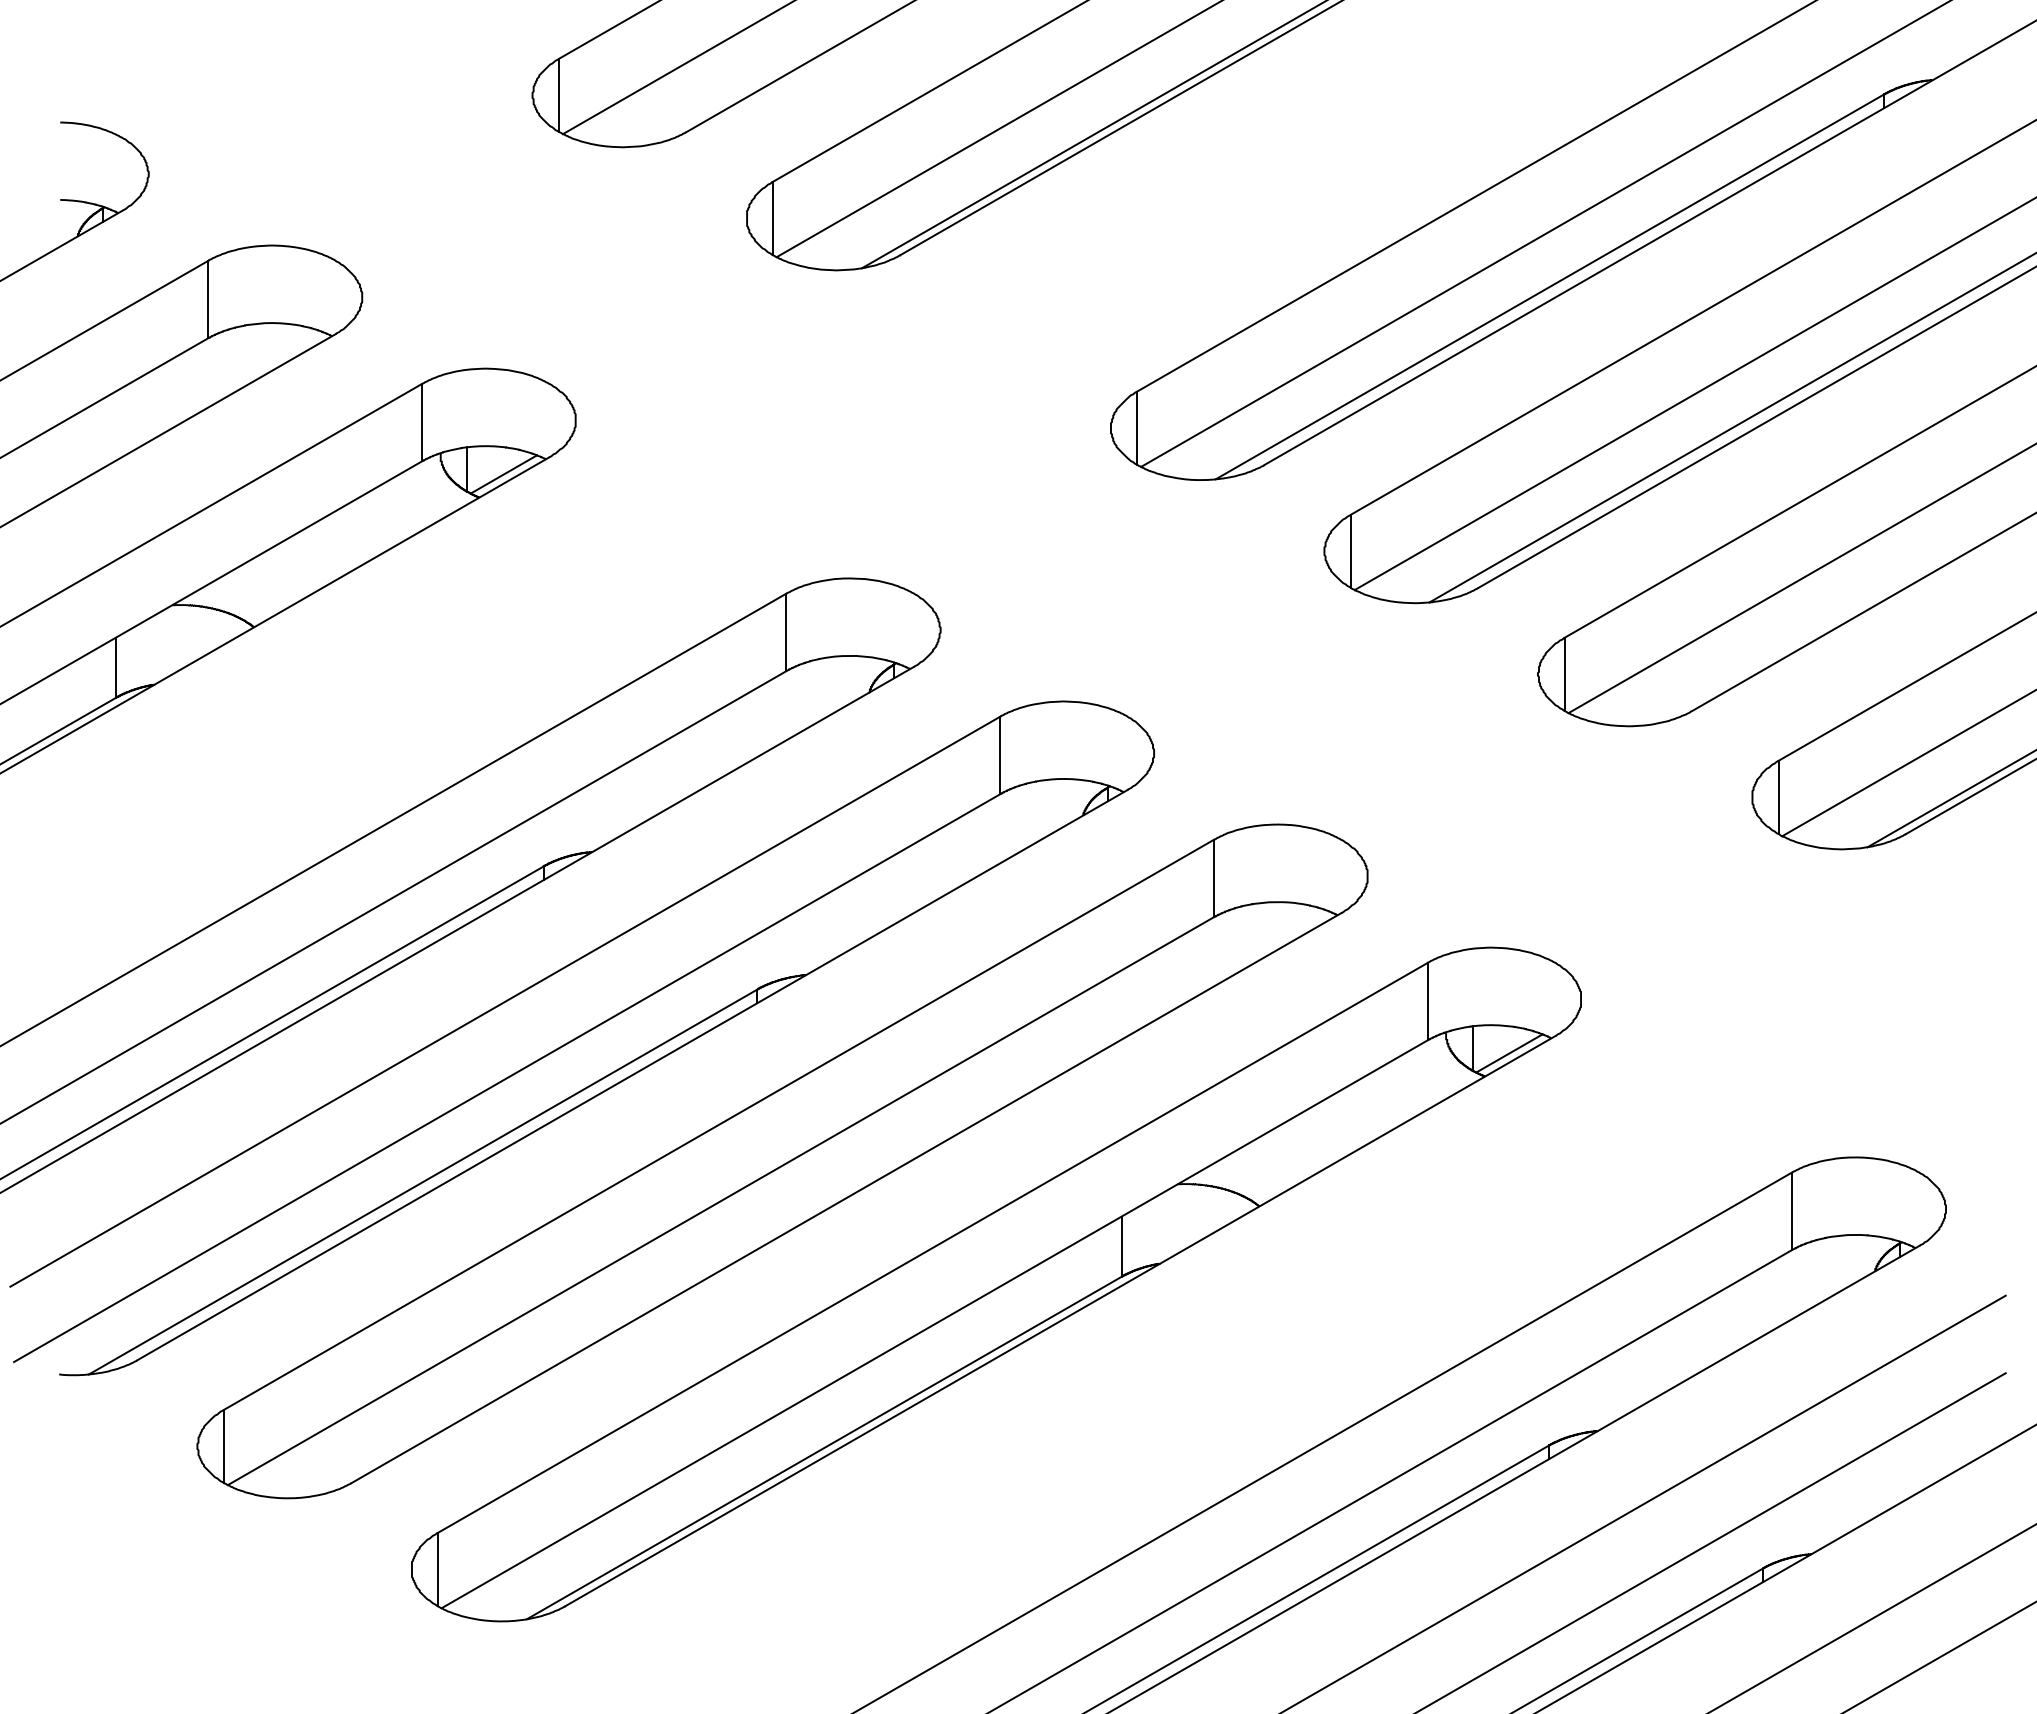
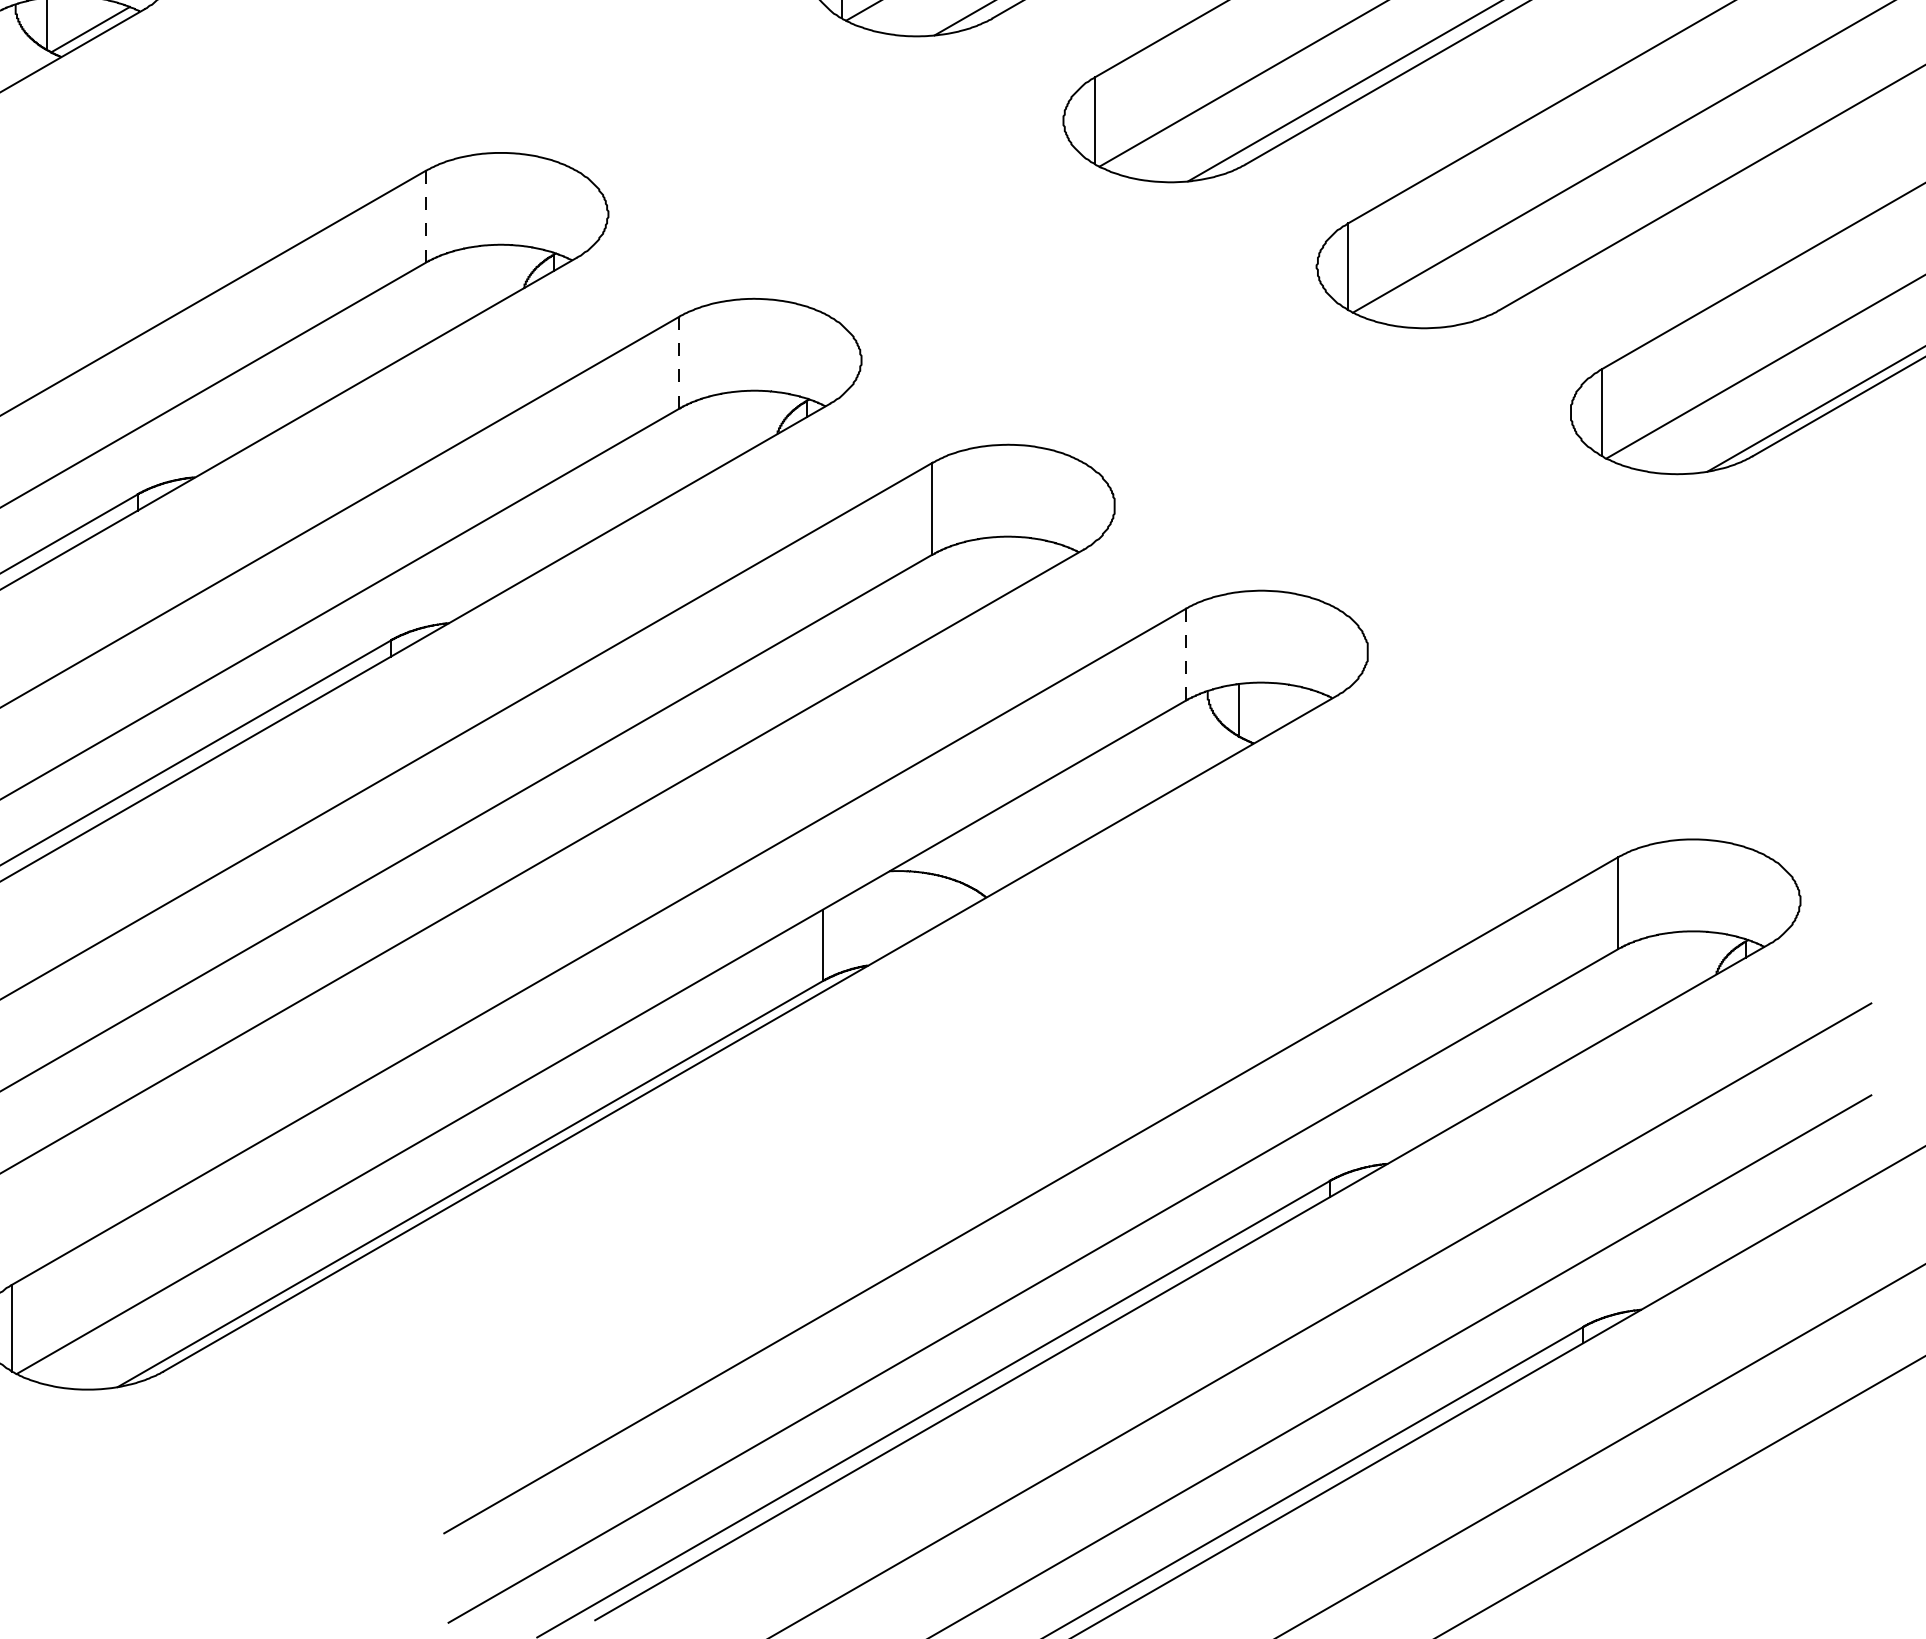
line: (786, 632) -> (425, 217), solid -> dashed
line: (1000, 755) -> (679, 362), solid -> dashed
line: (1427, 1001) -> (1185, 654), solid -> dashed
line: (1509, 1053) -> (1282, 716), removed

